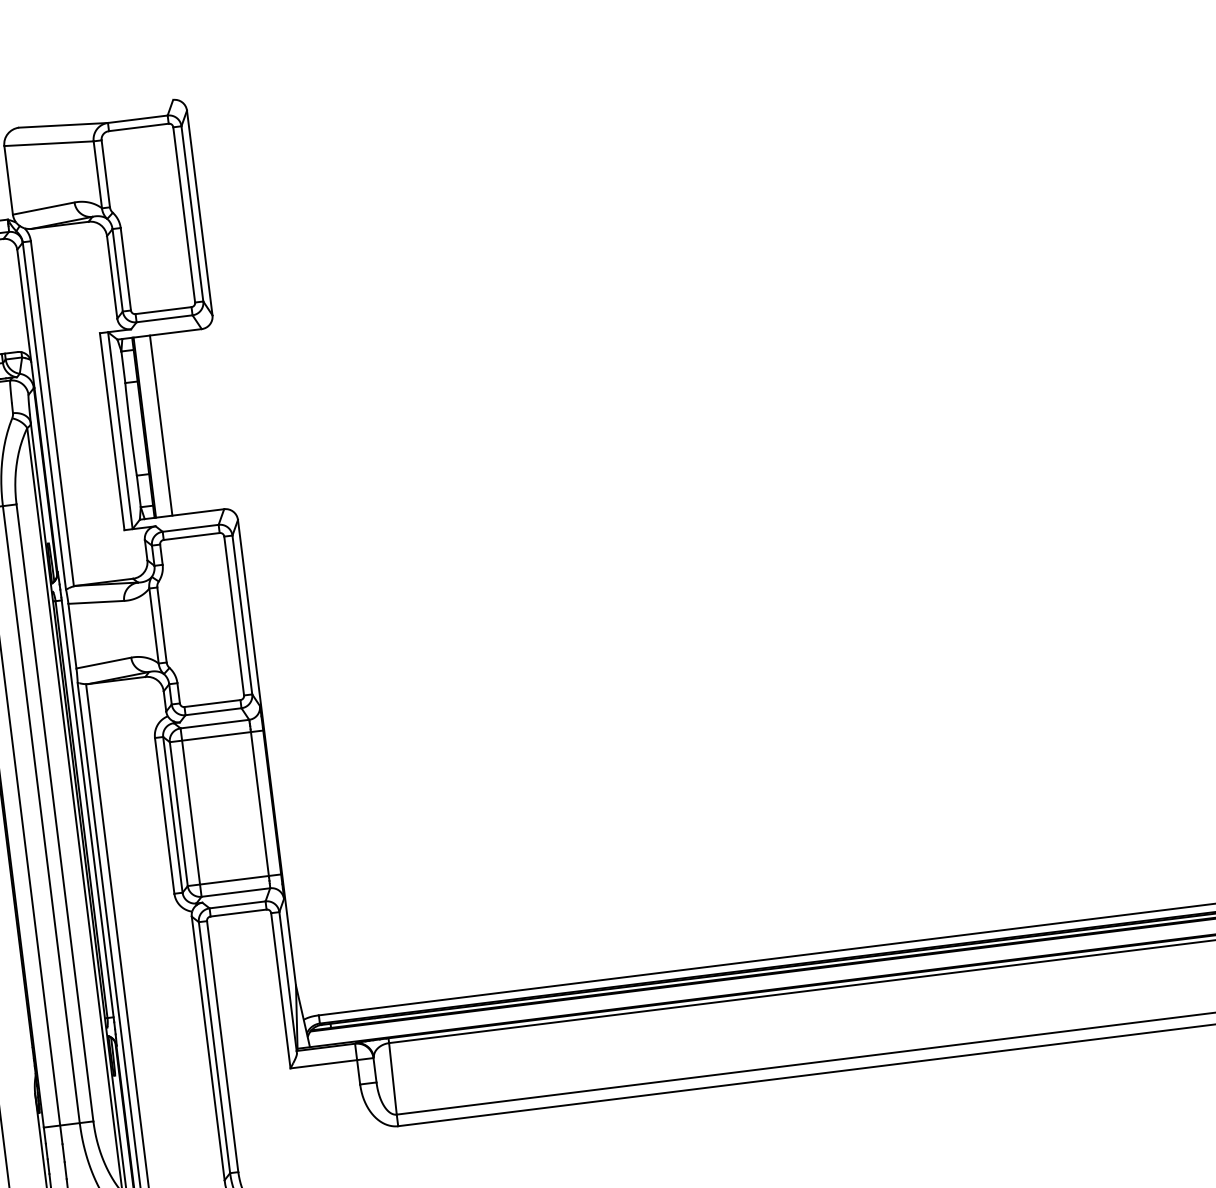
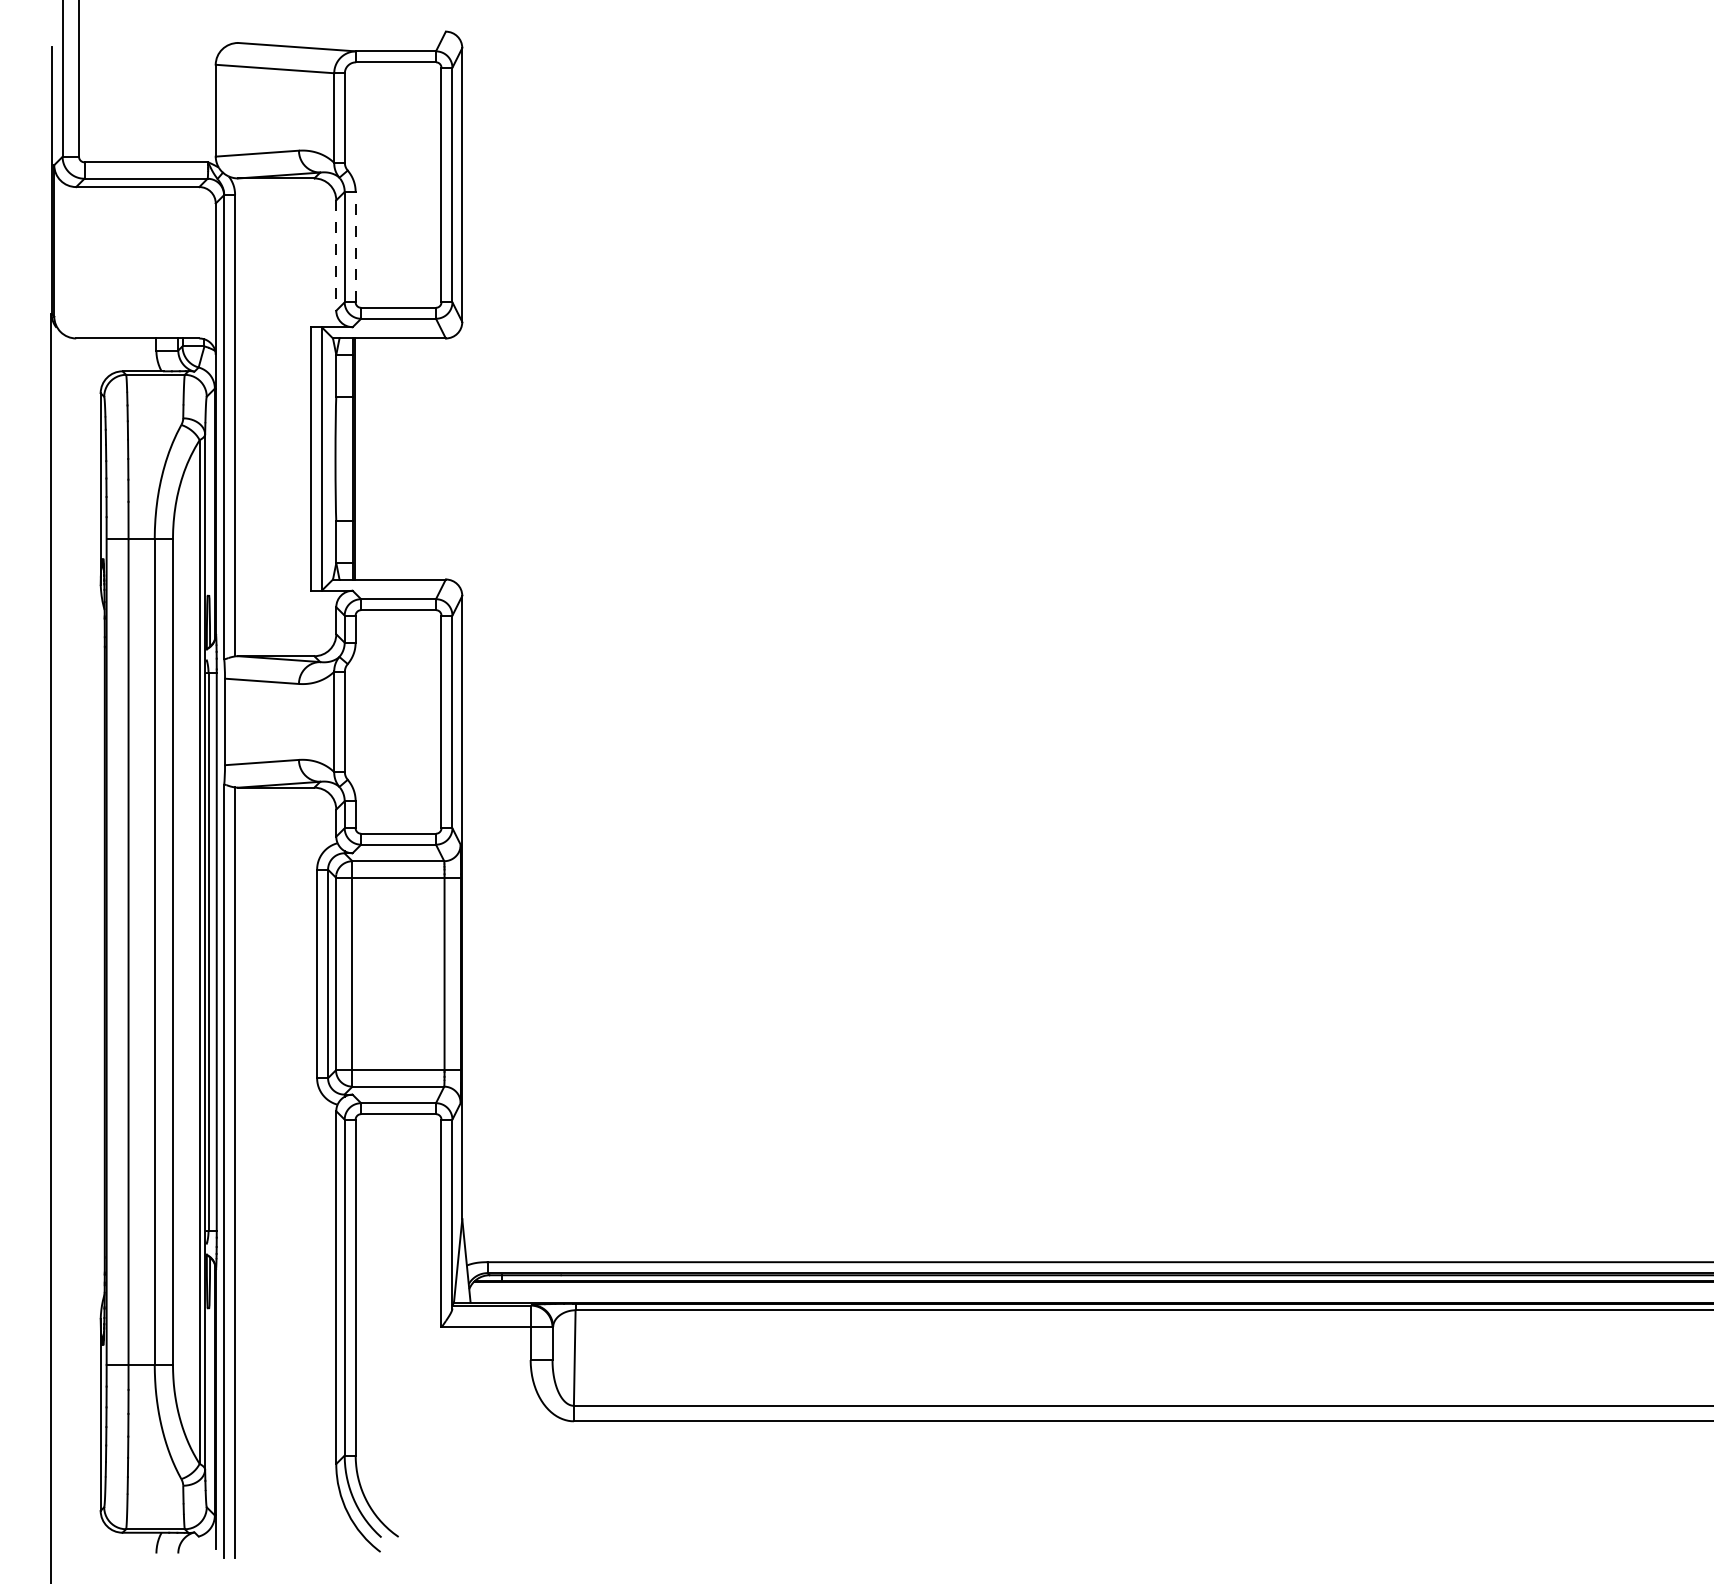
line: (125, 268) -> (355, 246), solid -> dashed
line: (112, 278) -> (336, 256), solid -> dashed
line: (161, 425) -> (376, 458), removed

